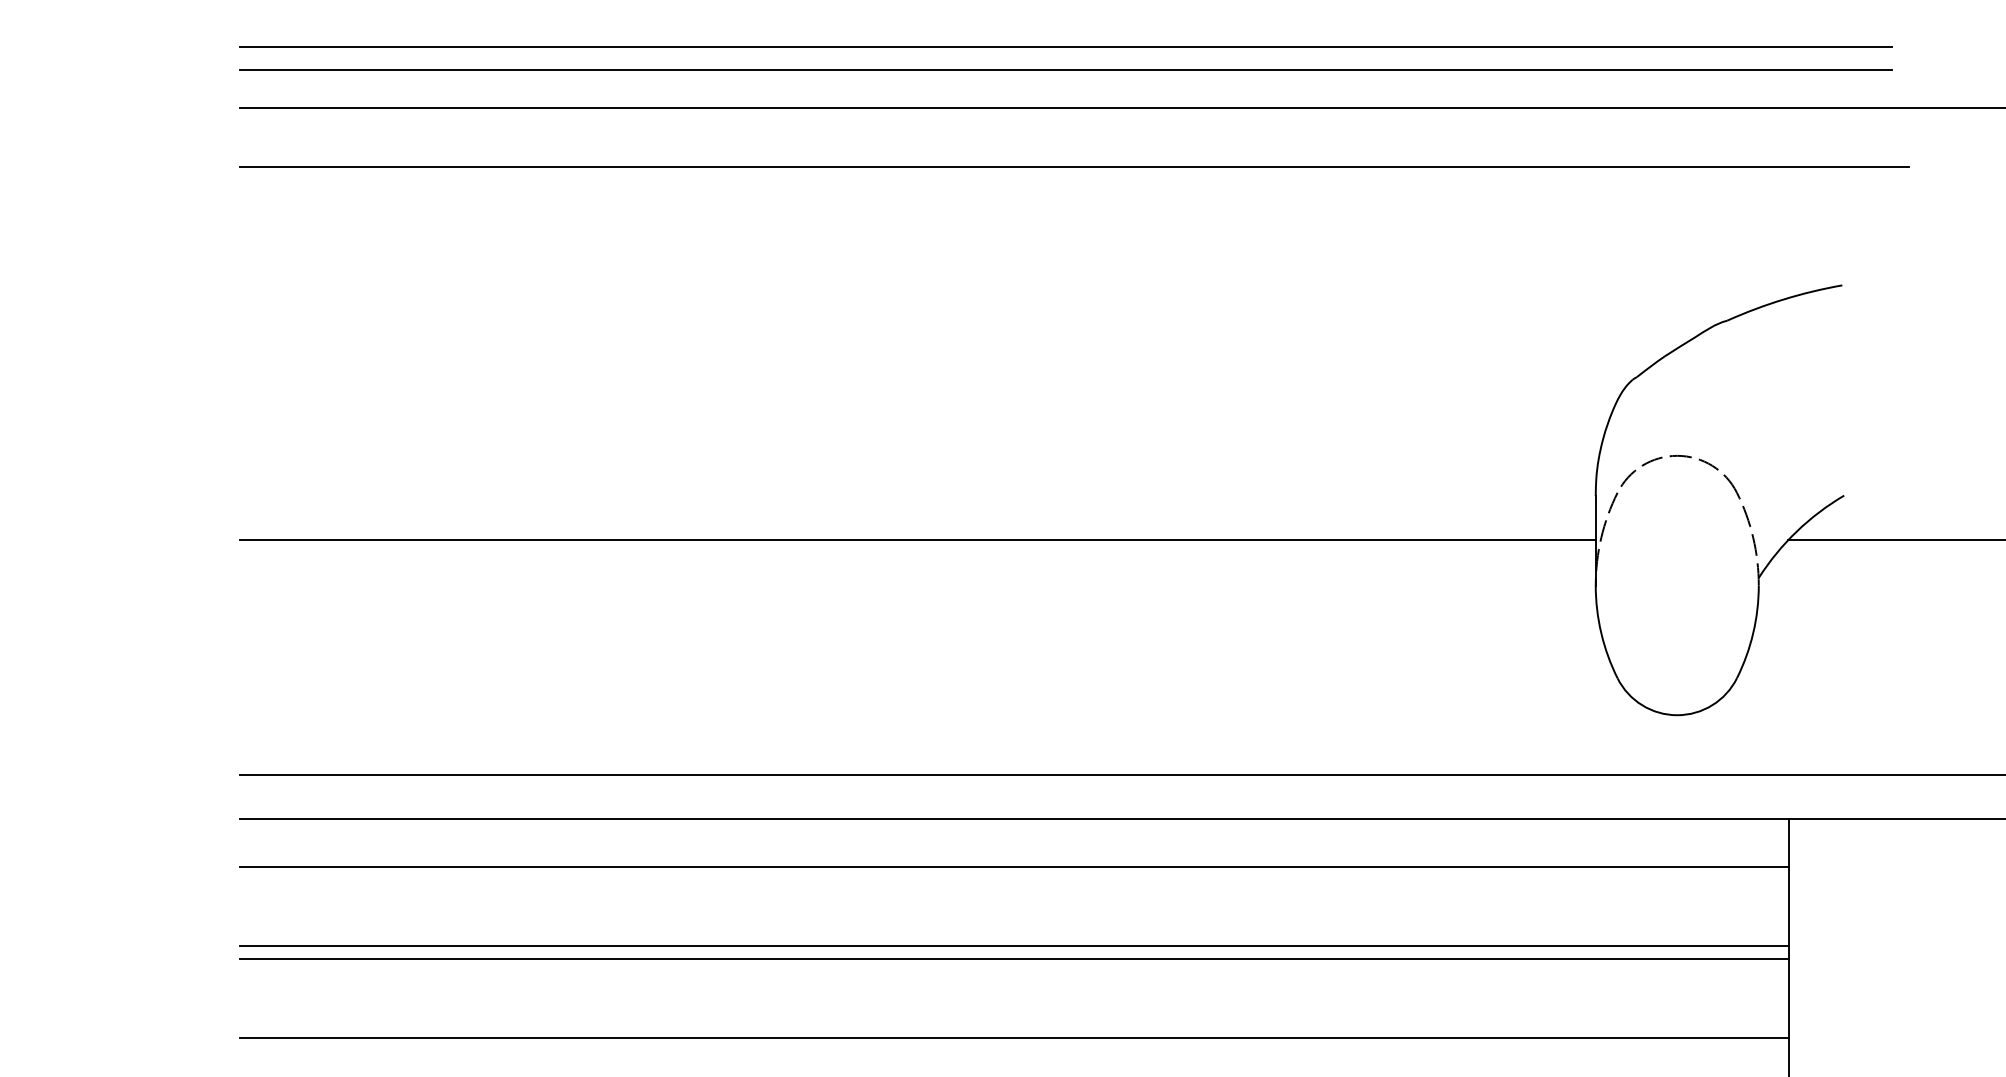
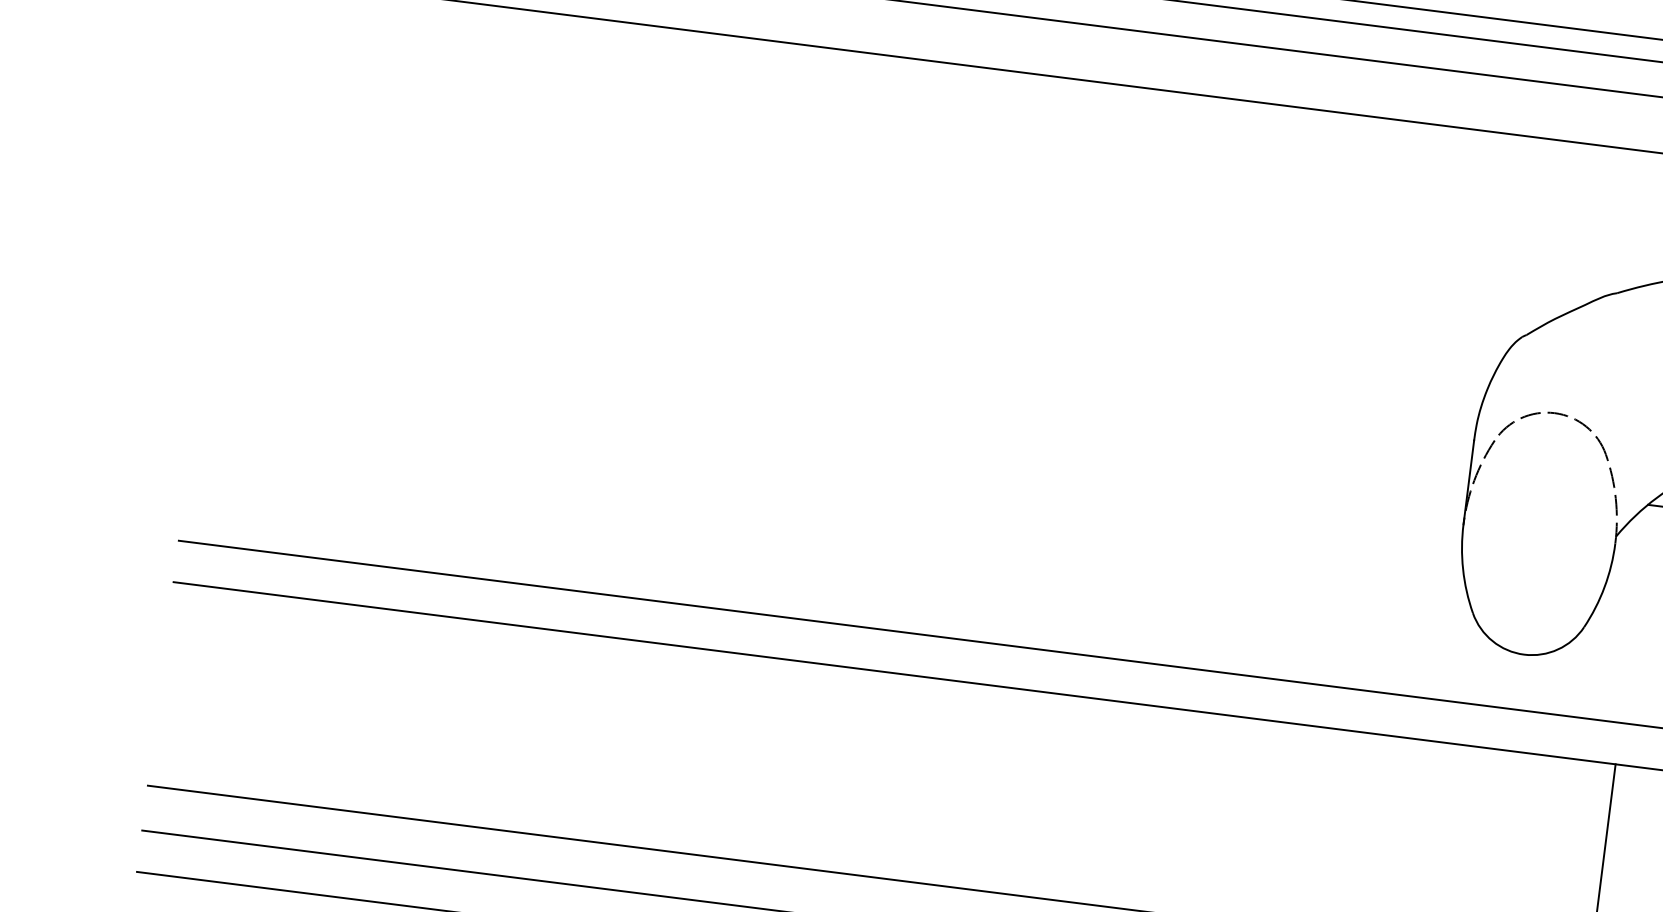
line: (917, 540) -> (837, 402), removed
line: (1013, 867) -> (888, 718), removed
line: (1013, 945) -> (879, 790), removed
line: (1013, 959) -> (877, 803), removed

